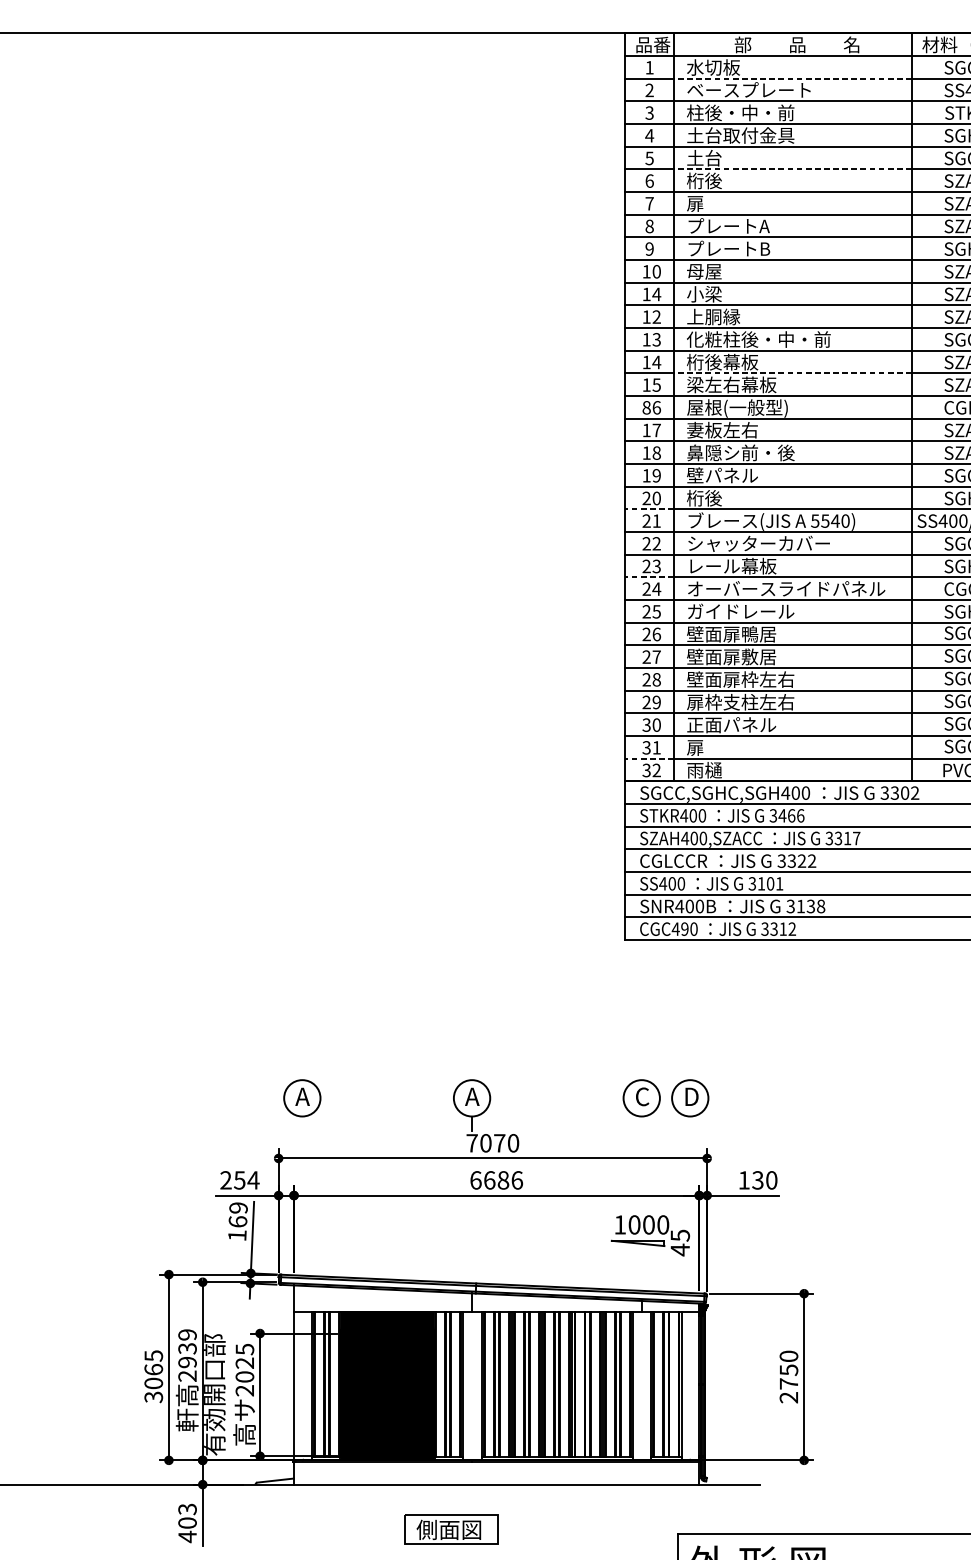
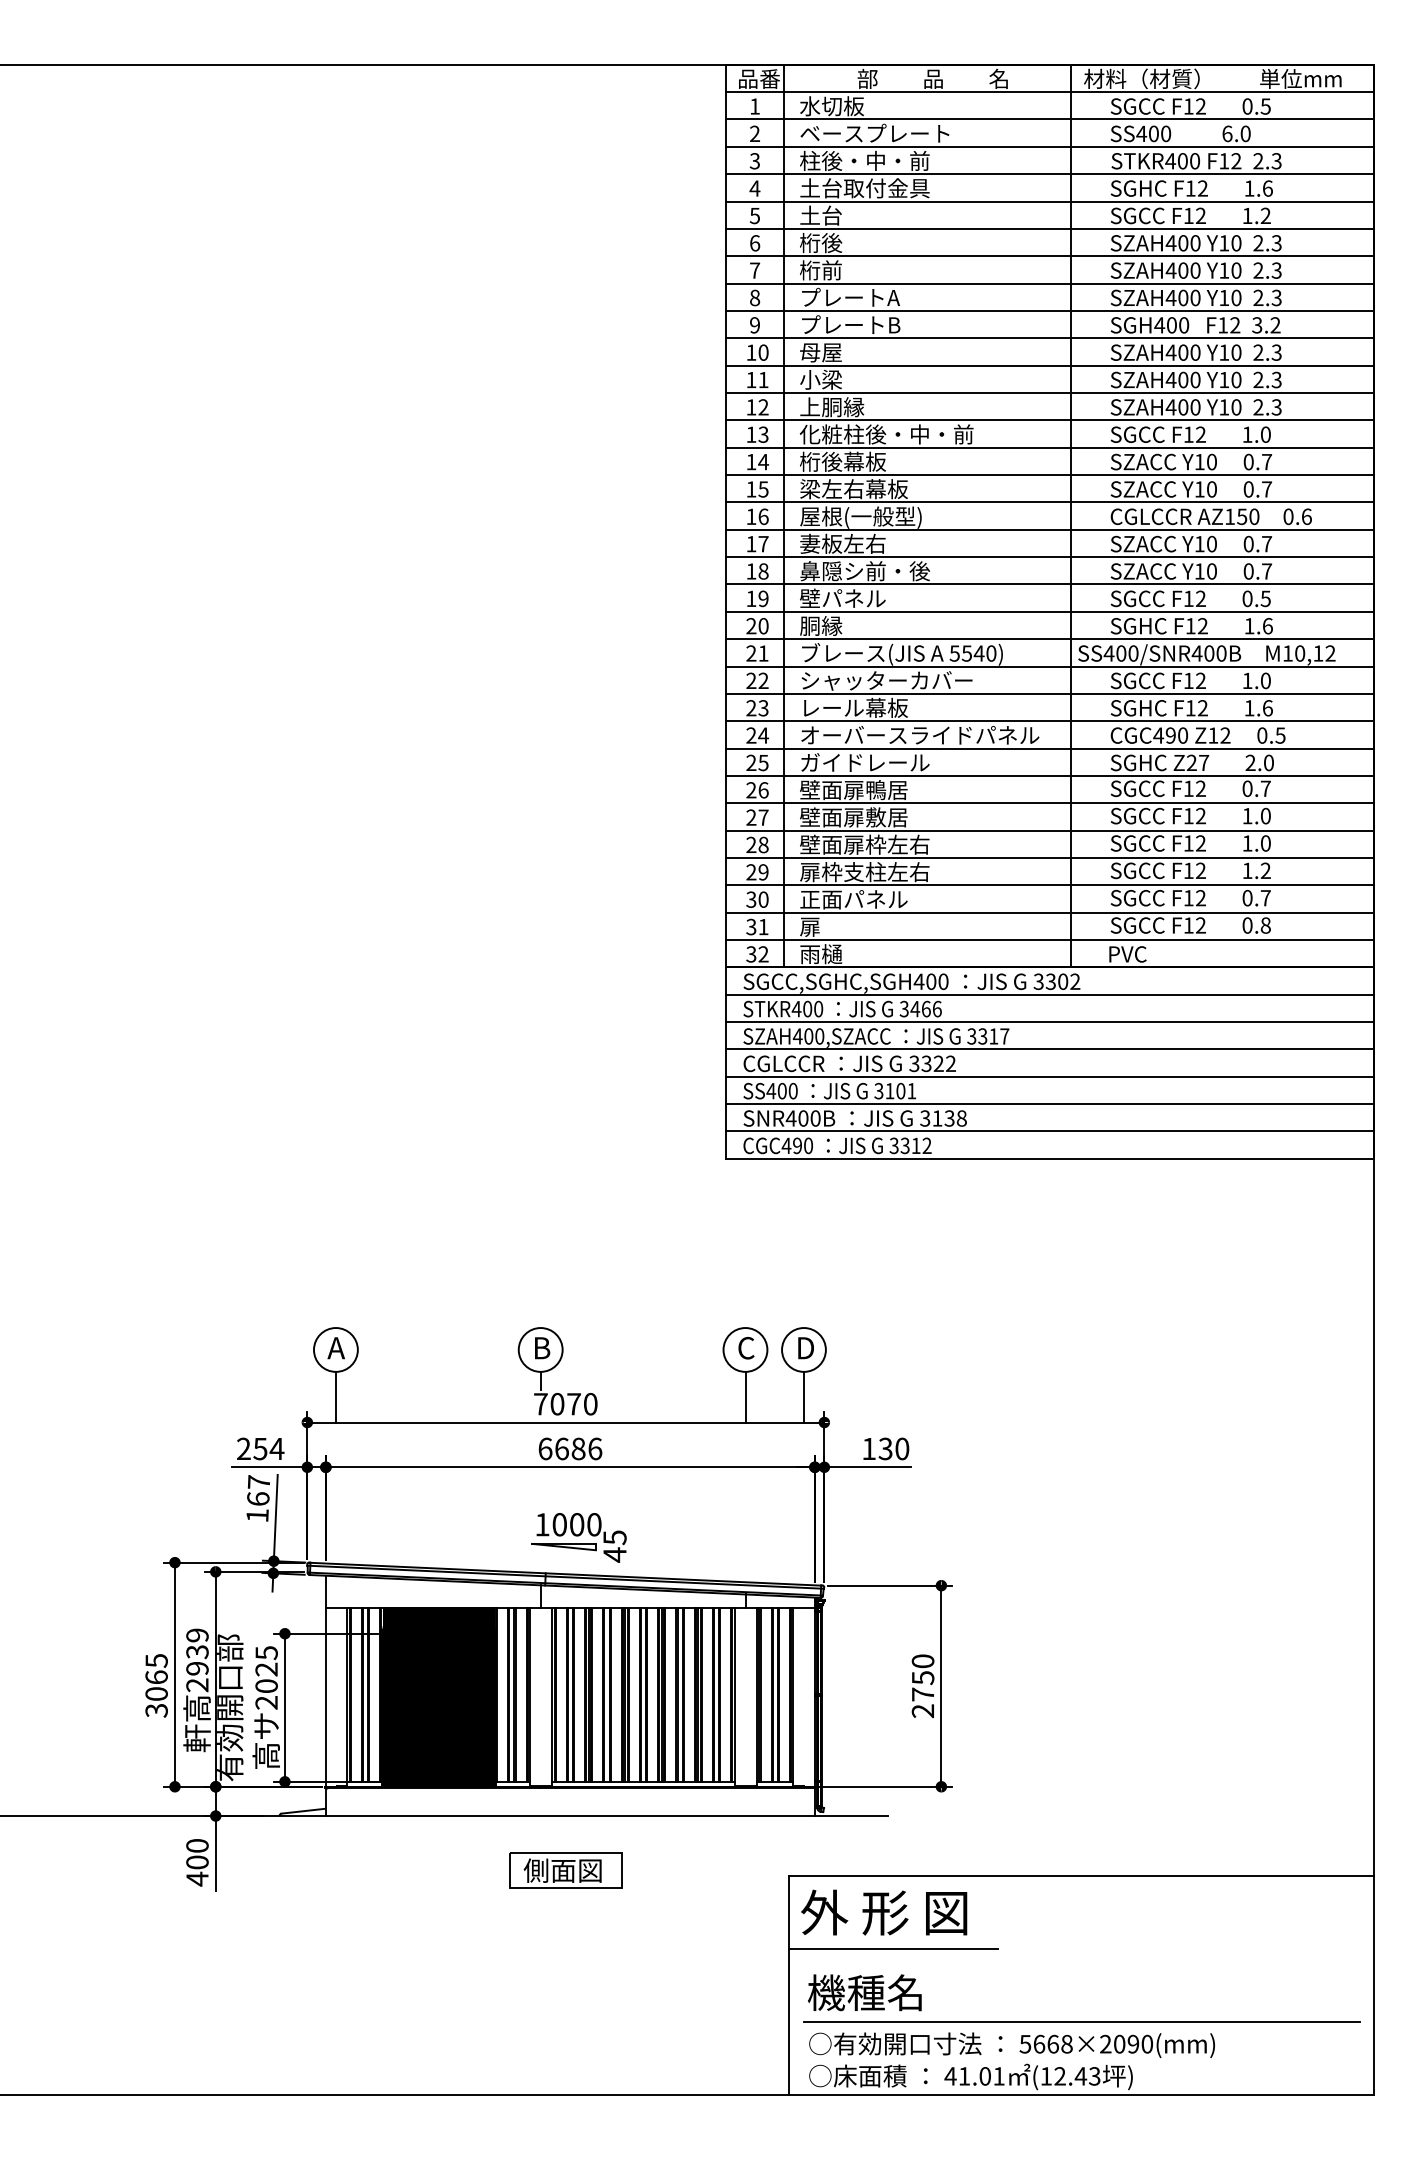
line: (792, 78) -> (927, 119), dashed -> solid
line: (792, 168) -> (927, 228), dashed -> solid
text: (703, 203) -> (820, 270), 扉 -> 桁前
text: (656, 294) -> (763, 380), 14 -> 11
line: (792, 373) -> (927, 475), dashed -> solid
text: (646, 407) -> (751, 516), 86 -> 16
text: (704, 497) -> (821, 625), 桁後 -> 胴縁
line: (649, 509) -> (754, 639), dashed -> solid
line: (649, 577) -> (754, 721), dashed -> solid
line: (649, 758) -> (754, 940), dashed -> solid
text: (472, 1097) -> (541, 1348), A -> B
line: (302, 1136) -> (336, 1396), added
line: (641, 1136) -> (745, 1396), added
line: (690, 1136) -> (804, 1396), added
text: (238, 1208) -> (258, 1482), 169 -> 167
part: (650, 1235) -> (578, 1537), moved
text: (187, 1509) -> (197, 1845), 403 -> 400
part: (451, 1529) -> (565, 1870), moved

